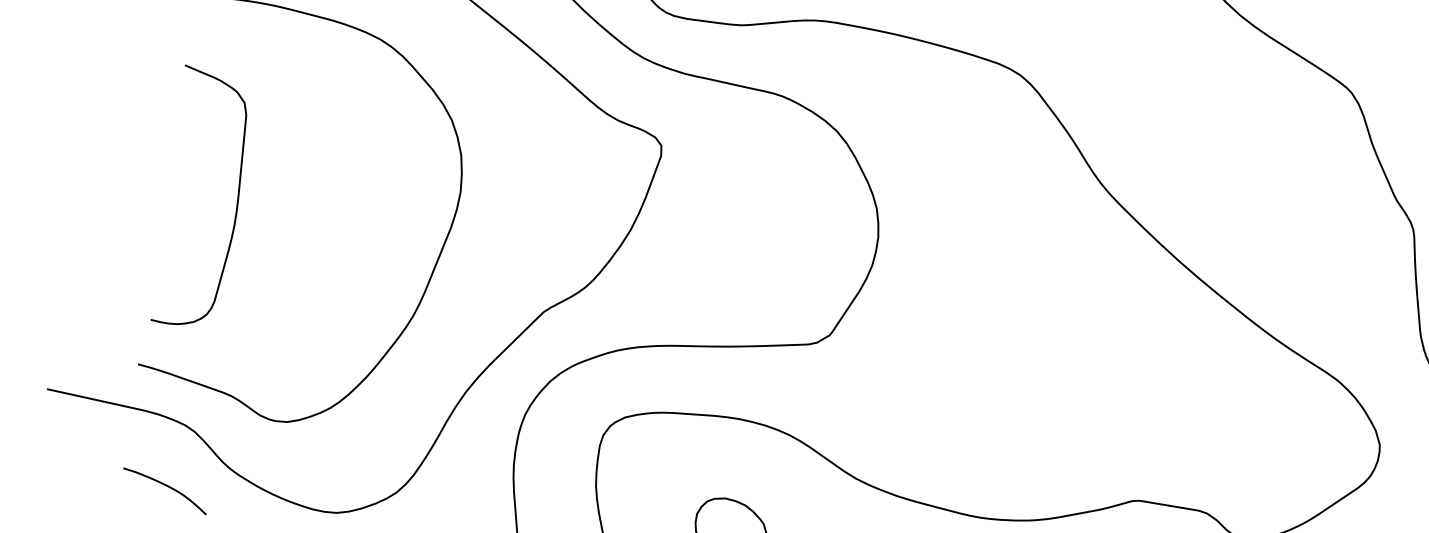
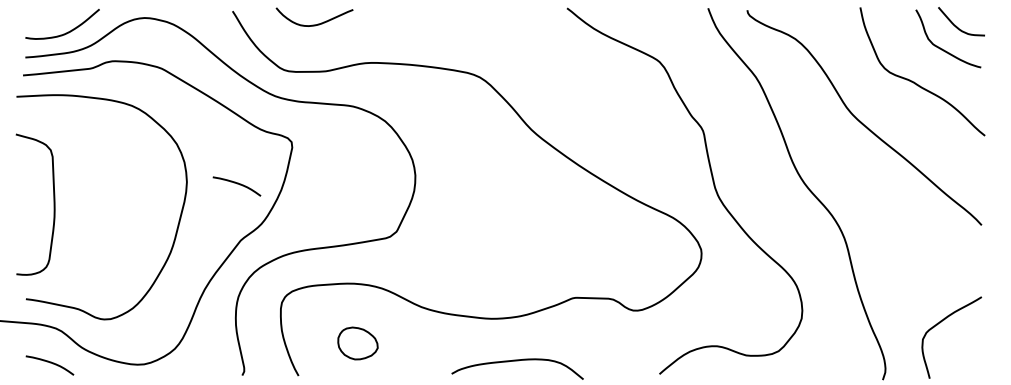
curve: (235, 202) -> (53, 204), moved
curve: (552, 209) -> (237, 184), added

